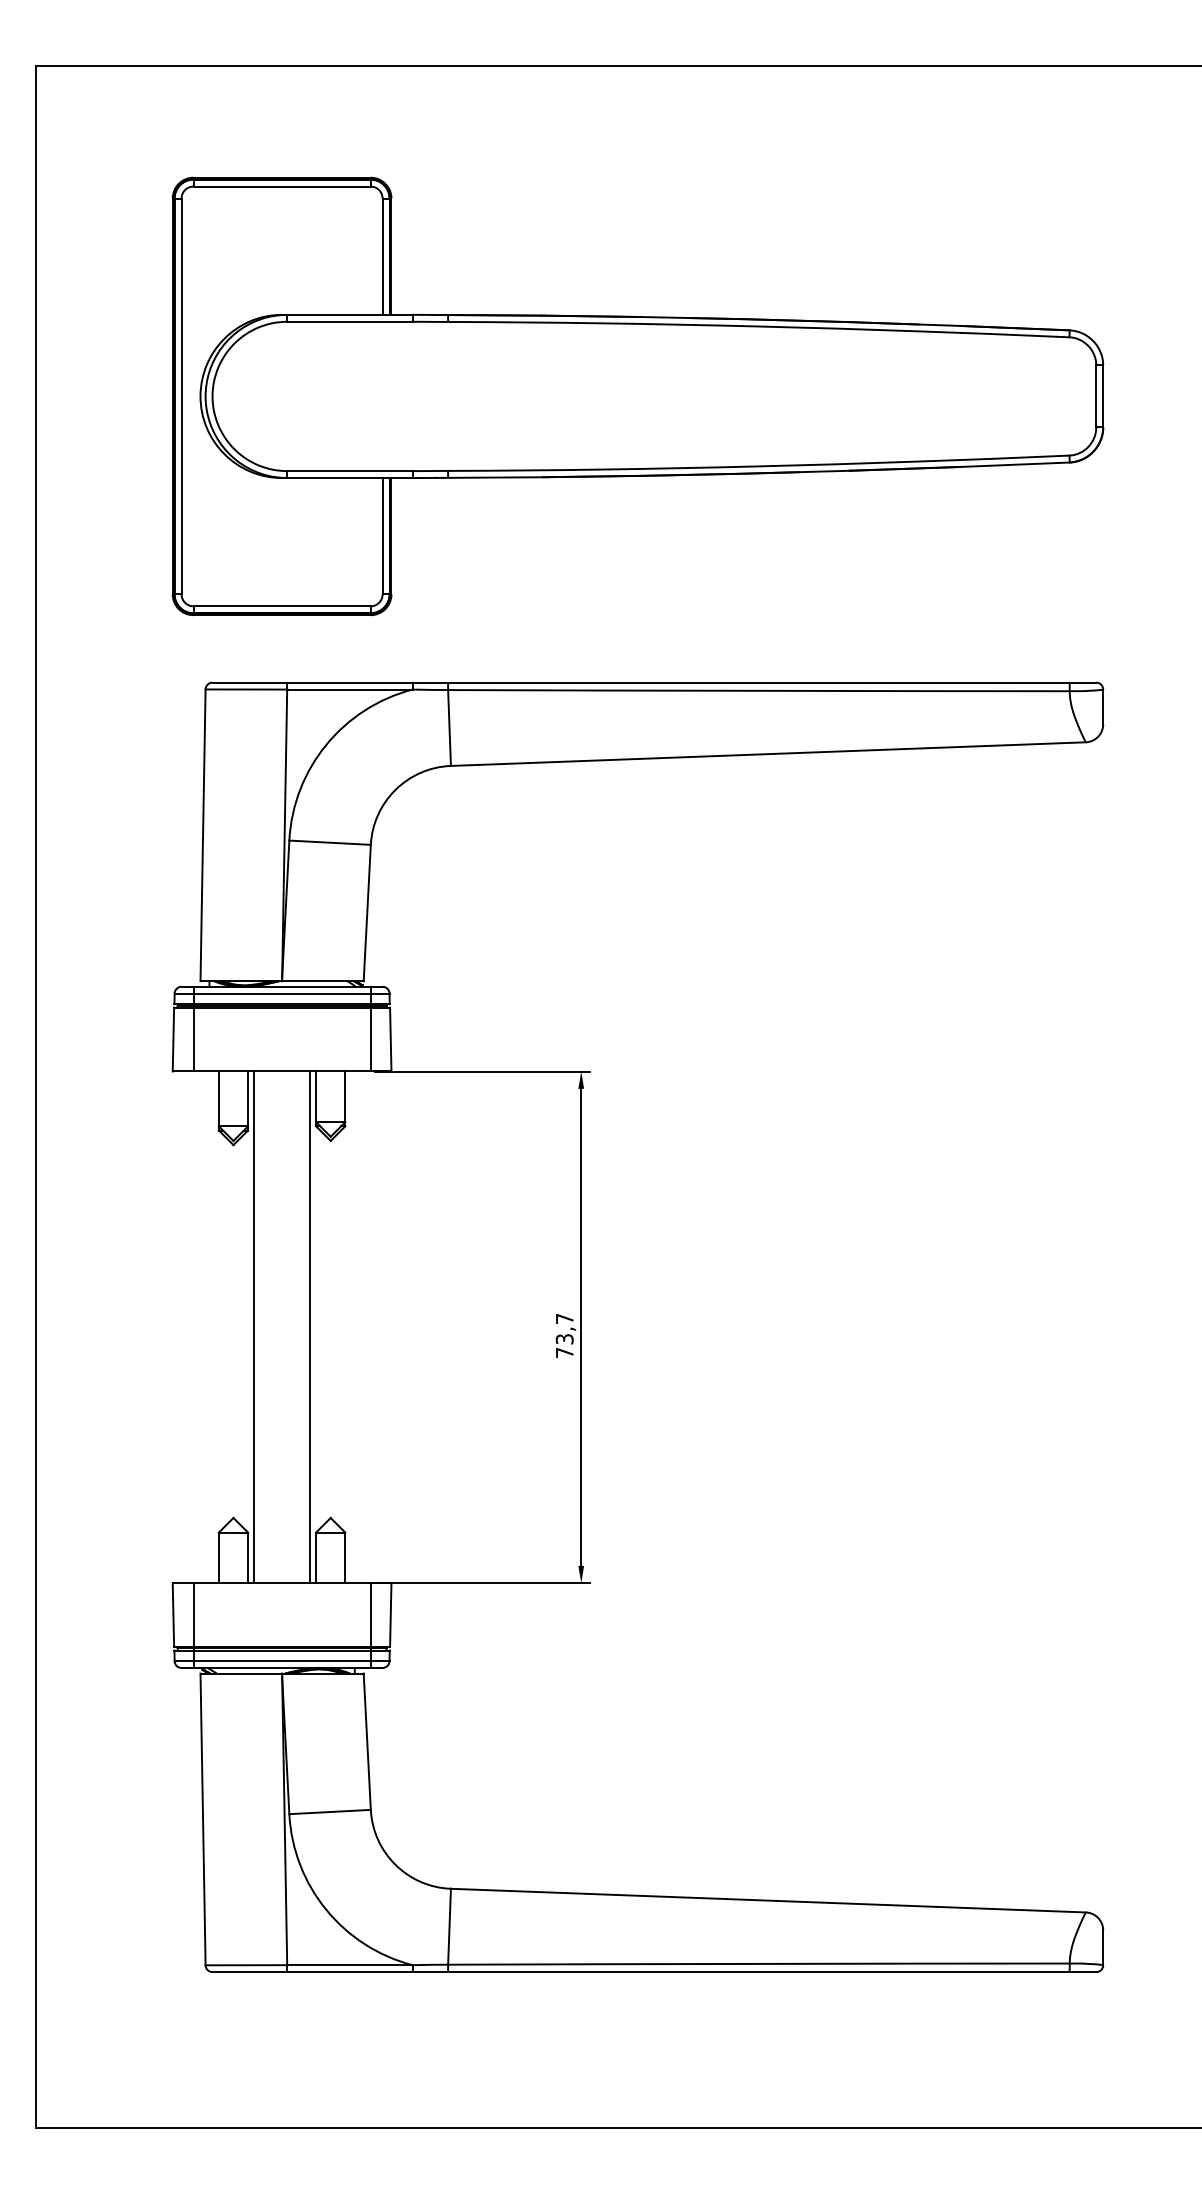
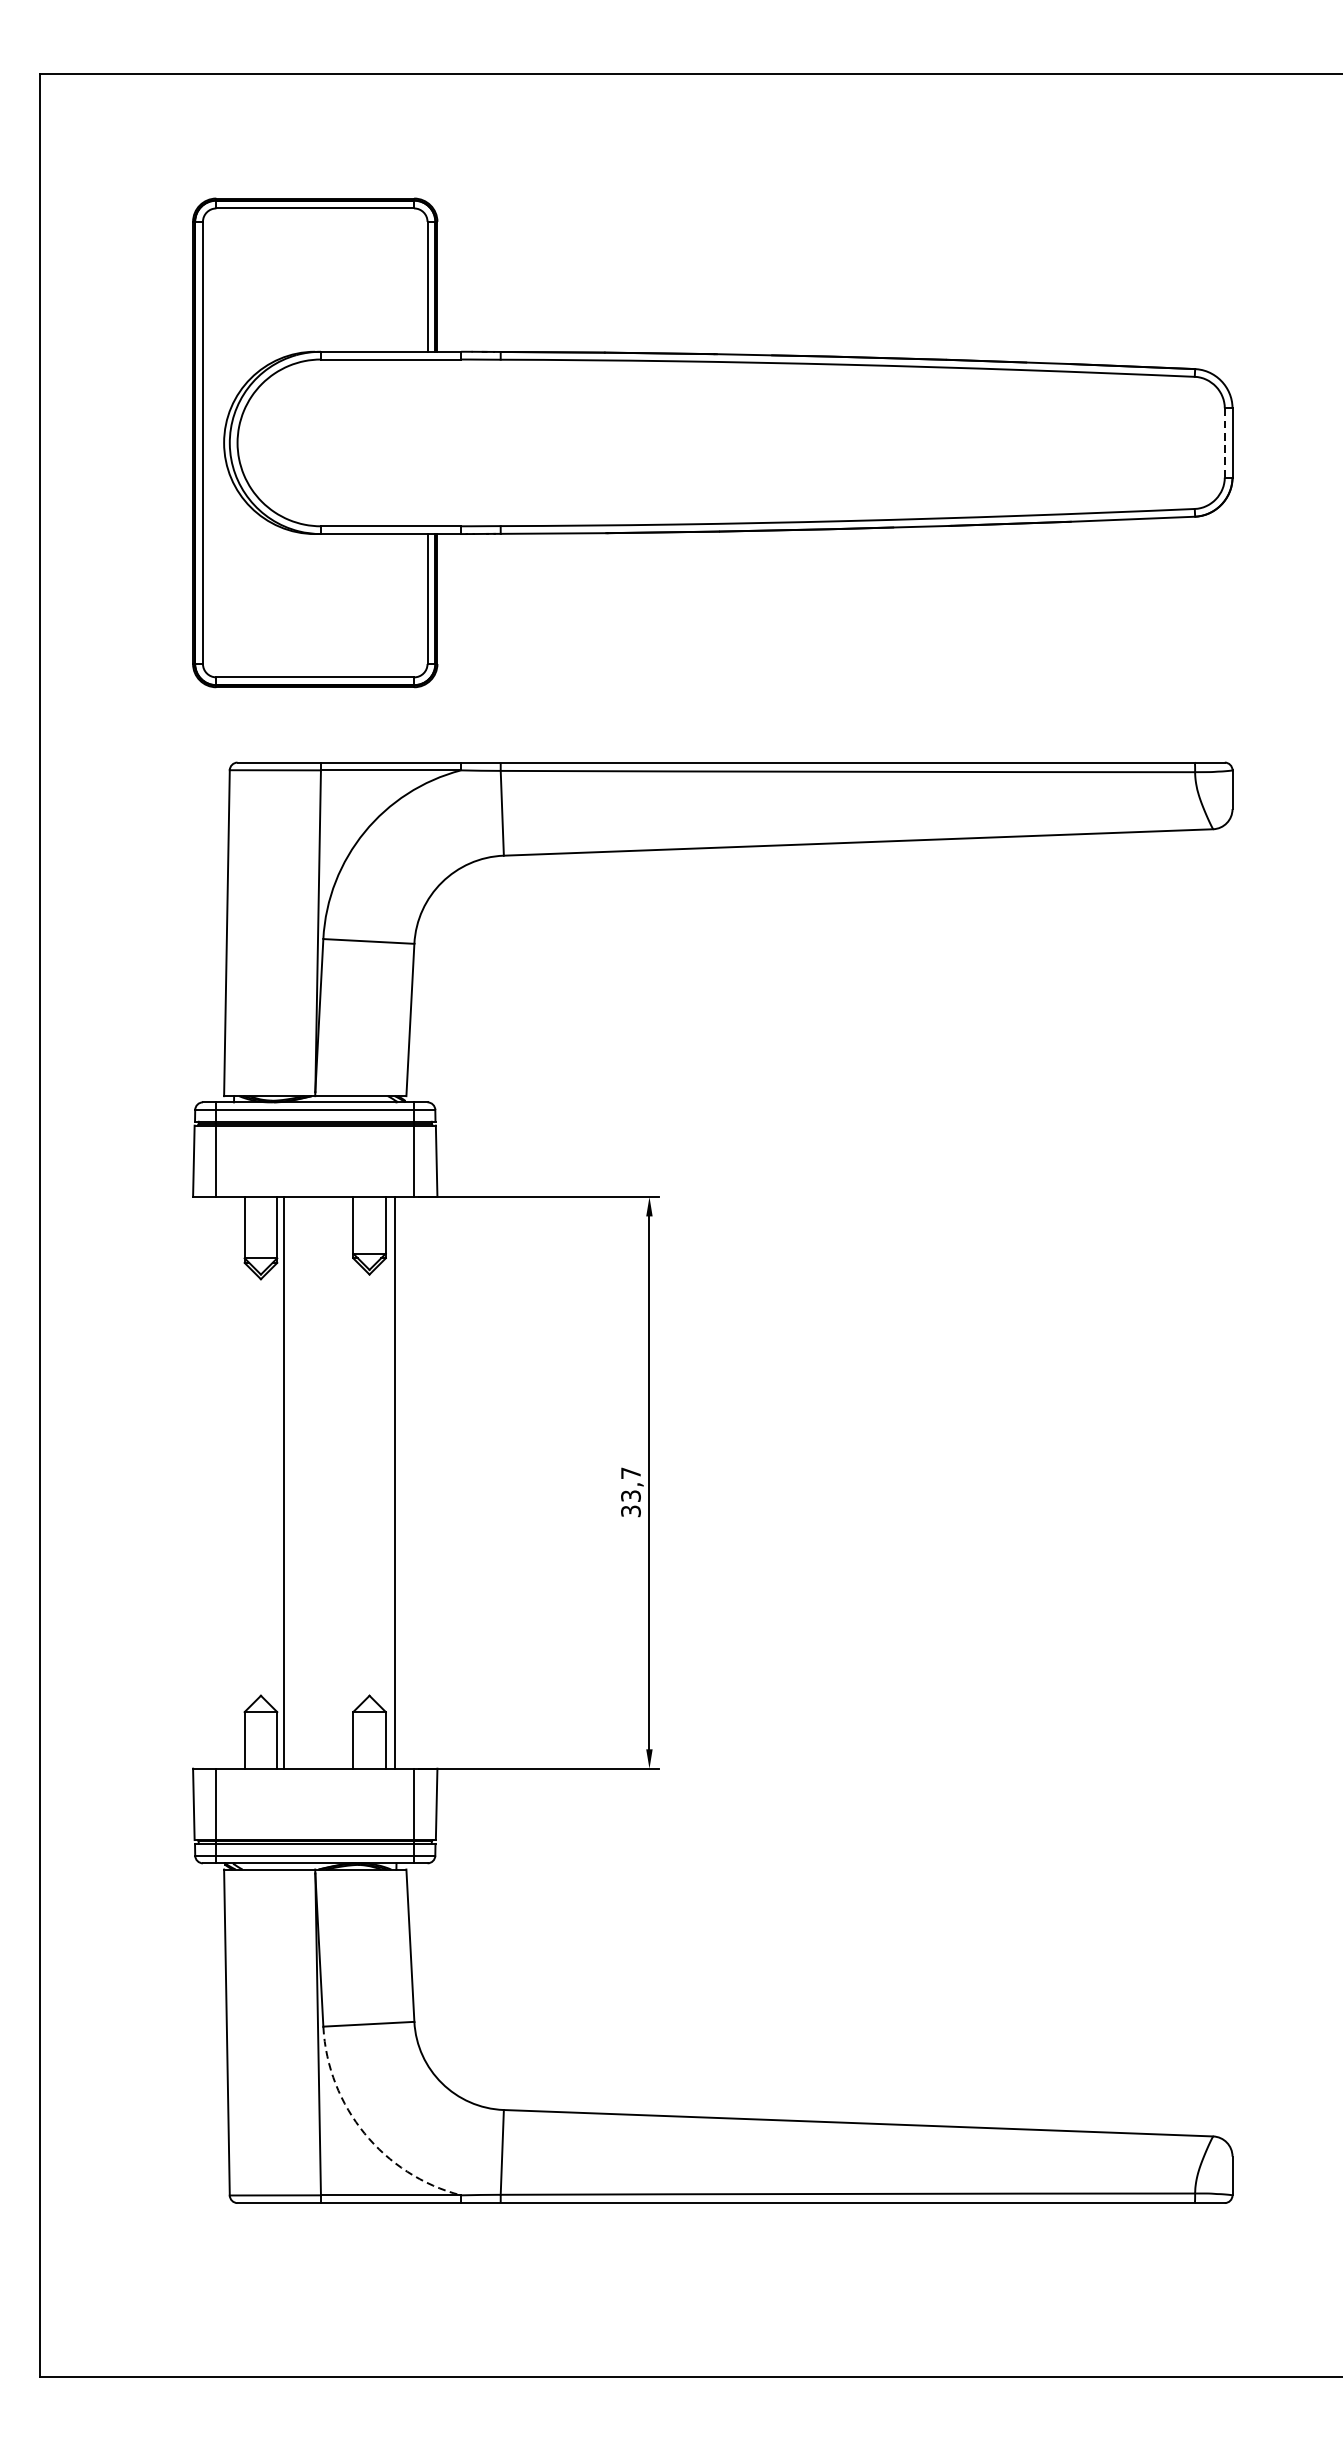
line: (1096, 396) -> (1225, 442), solid -> dashed
line: (309, 1327) -> (395, 1482), moved
text: (564, 1352) -> (630, 1510), 73,7 -> 33,7
arc: (326, 1909) -> (364, 2133), solid -> dashed

